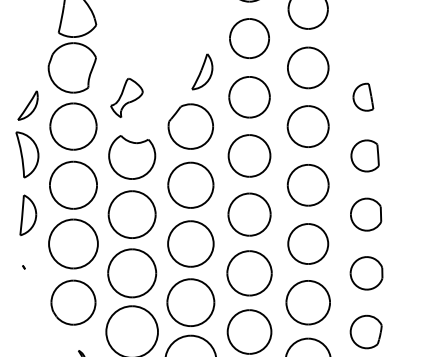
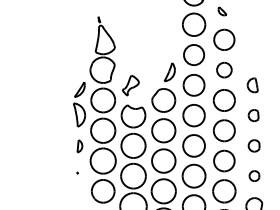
part: (308, 66) -> (224, 69), size x0.7
part: (364, 155) -> (253, 115), size x0.7
part: (364, 213) -> (253, 145), size x0.7
part: (27, 215) -> (79, 146), size x0.6
part: (366, 271) -> (254, 175), size x0.6

